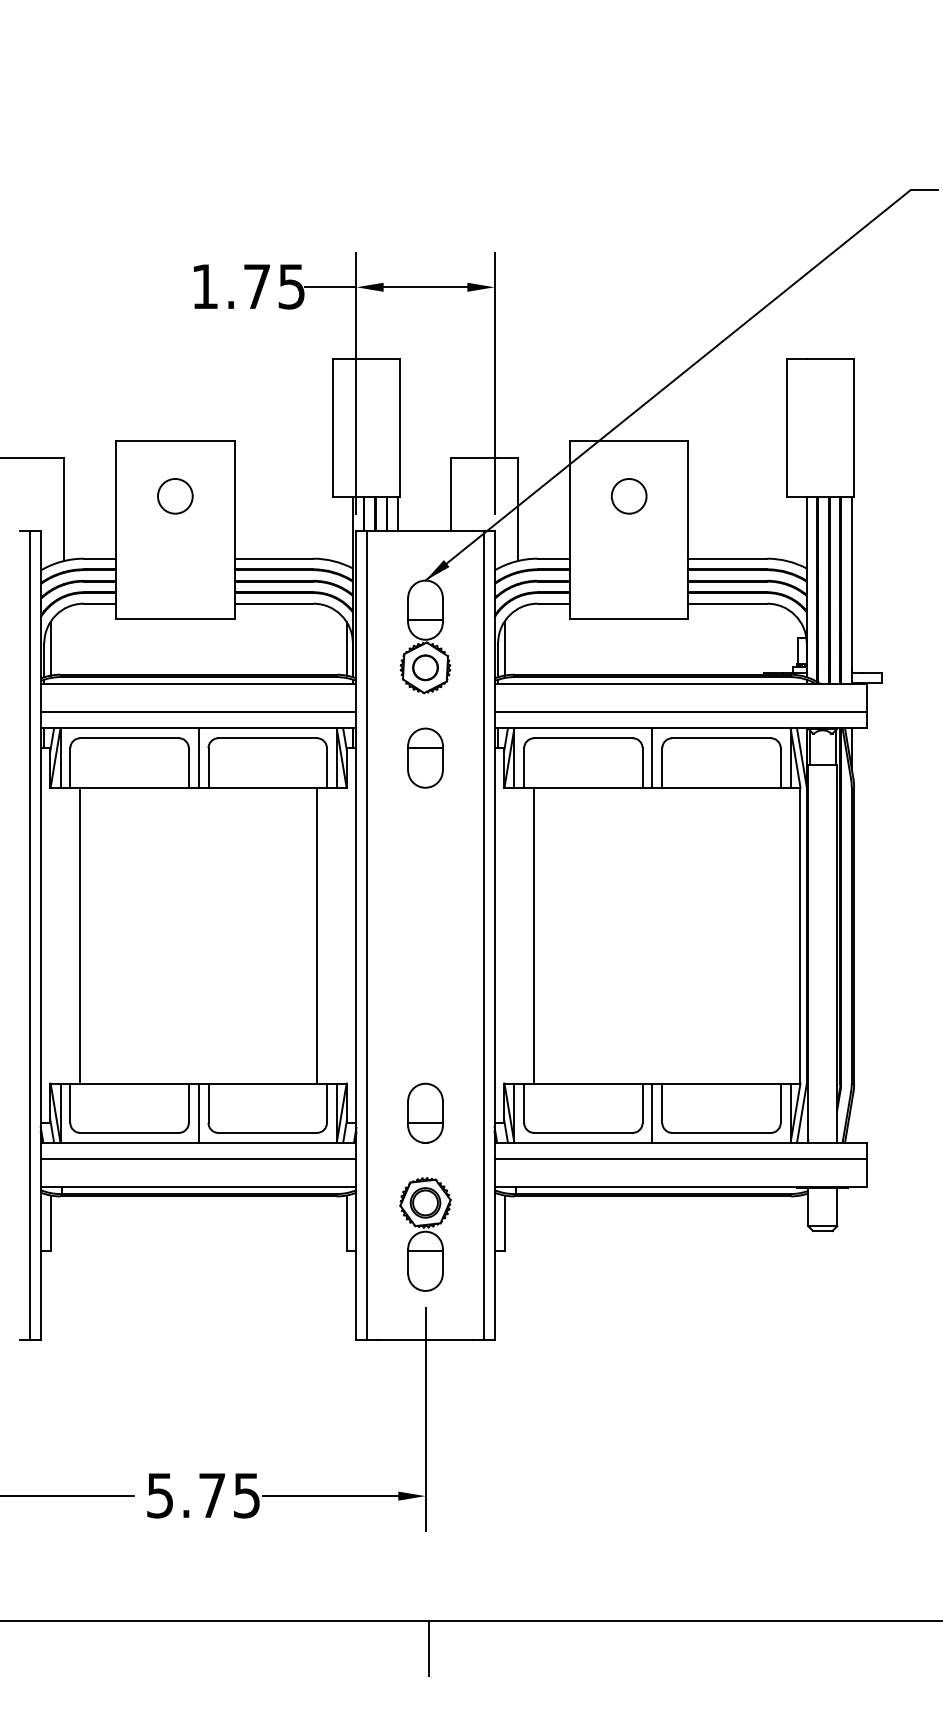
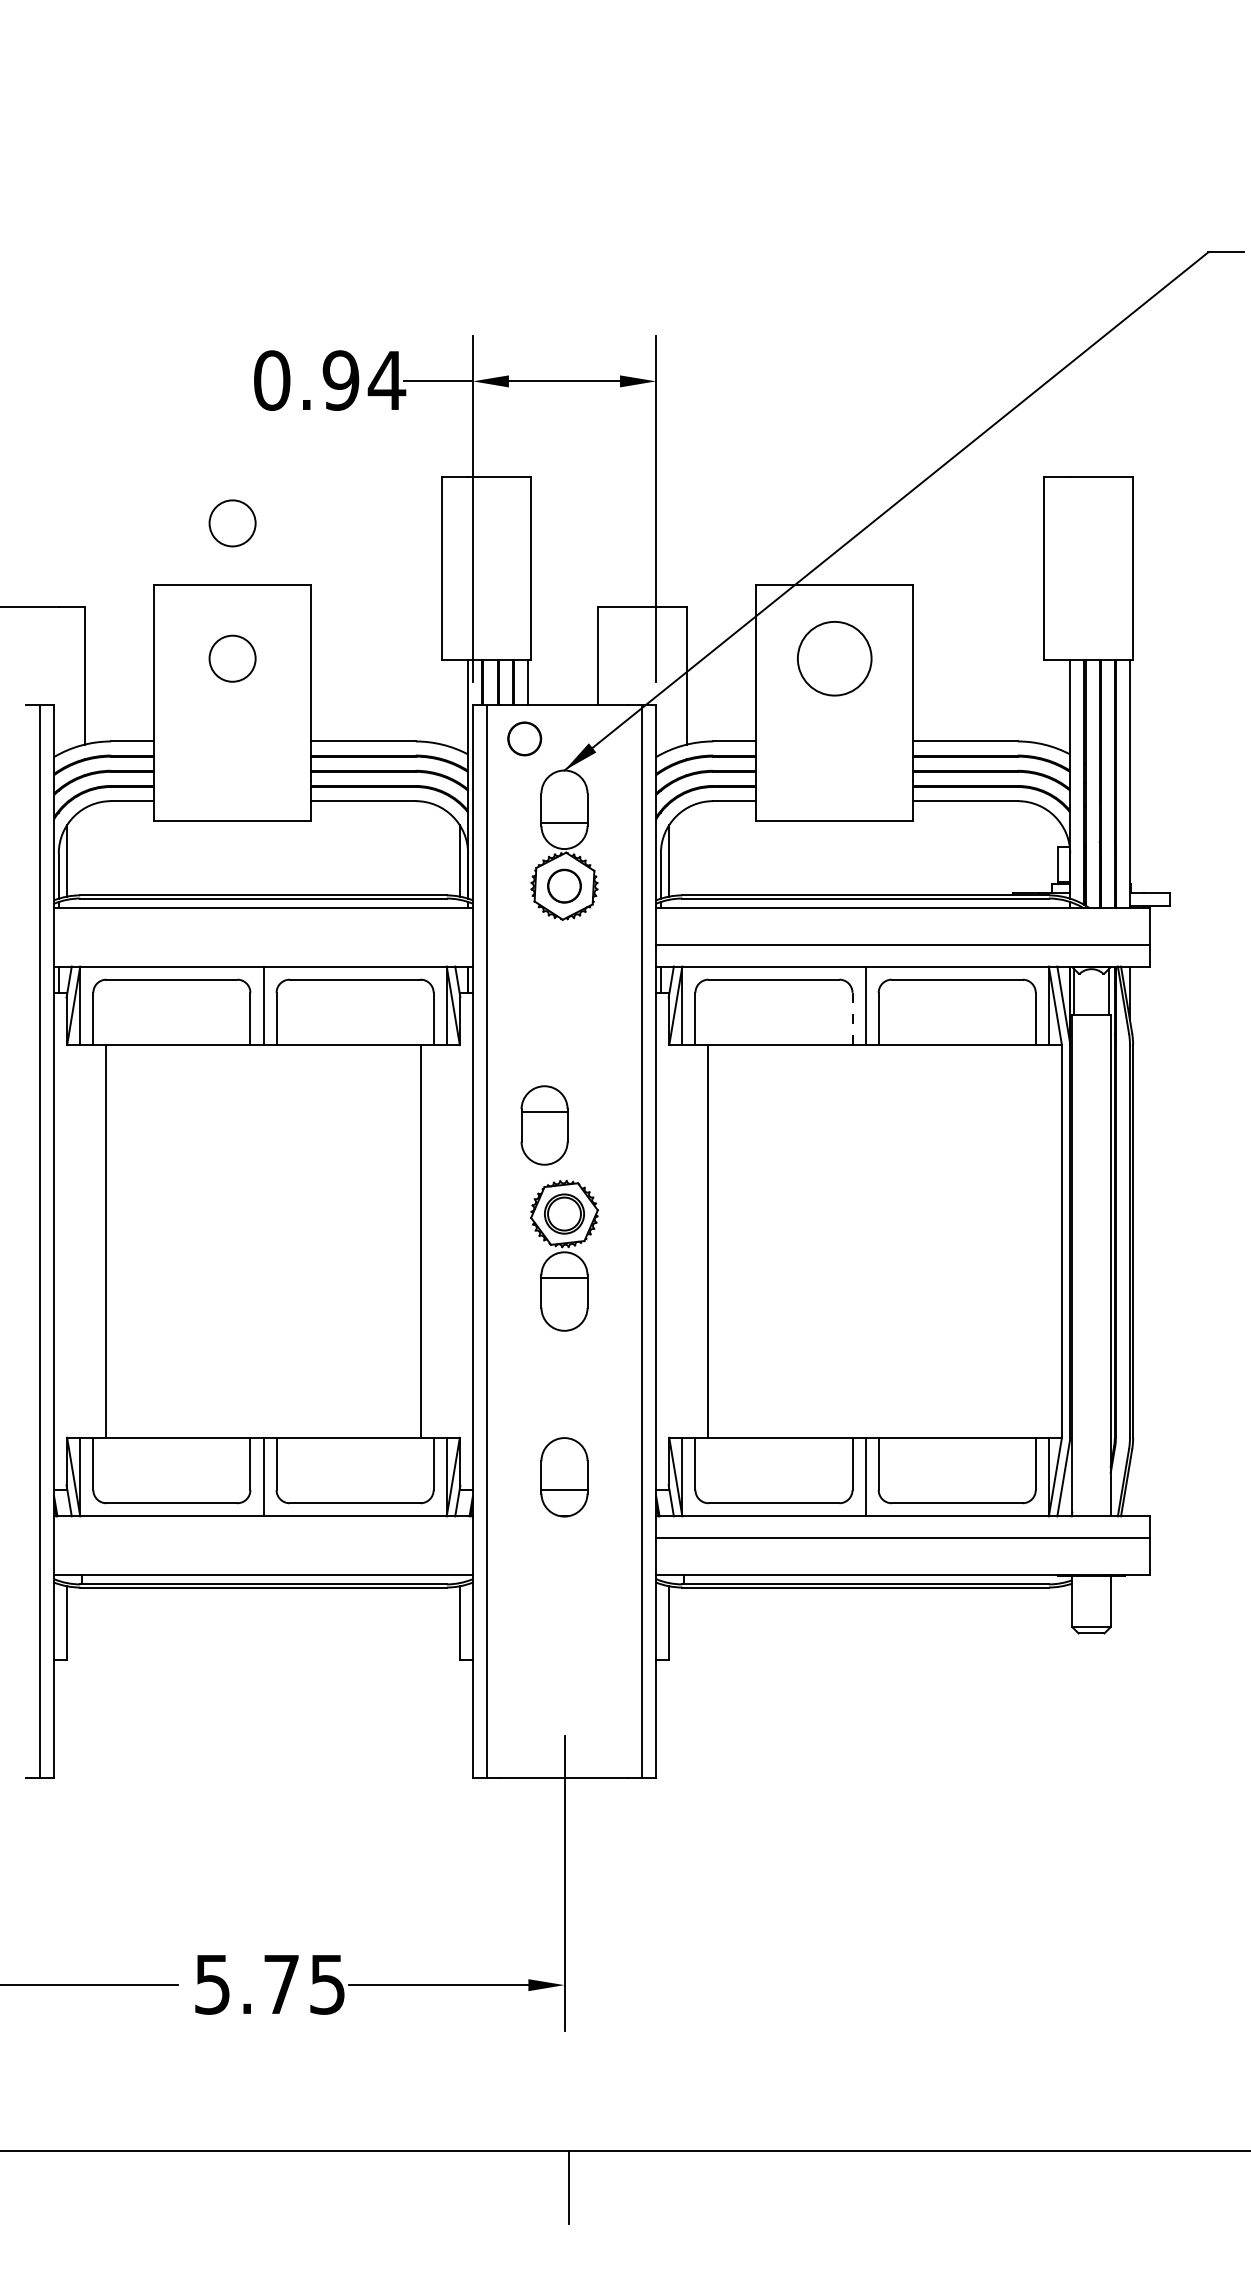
text: (248, 286) -> (329, 380), 1.75 -> 0.94
circle: (175, 394) -> (232, 523), added
circle: (628, 495) -> (833, 657), size x1.6
part: (395, 556) -> (524, 738), added
line: (198, 712) -> (263, 945), removed
part: (425, 757) -> (544, 1124), moved
line: (642, 767) -> (852, 1018), solid -> dashed
line: (198, 1159) -> (263, 1538), removed
part: (425, 1234) -> (564, 1255), moved

